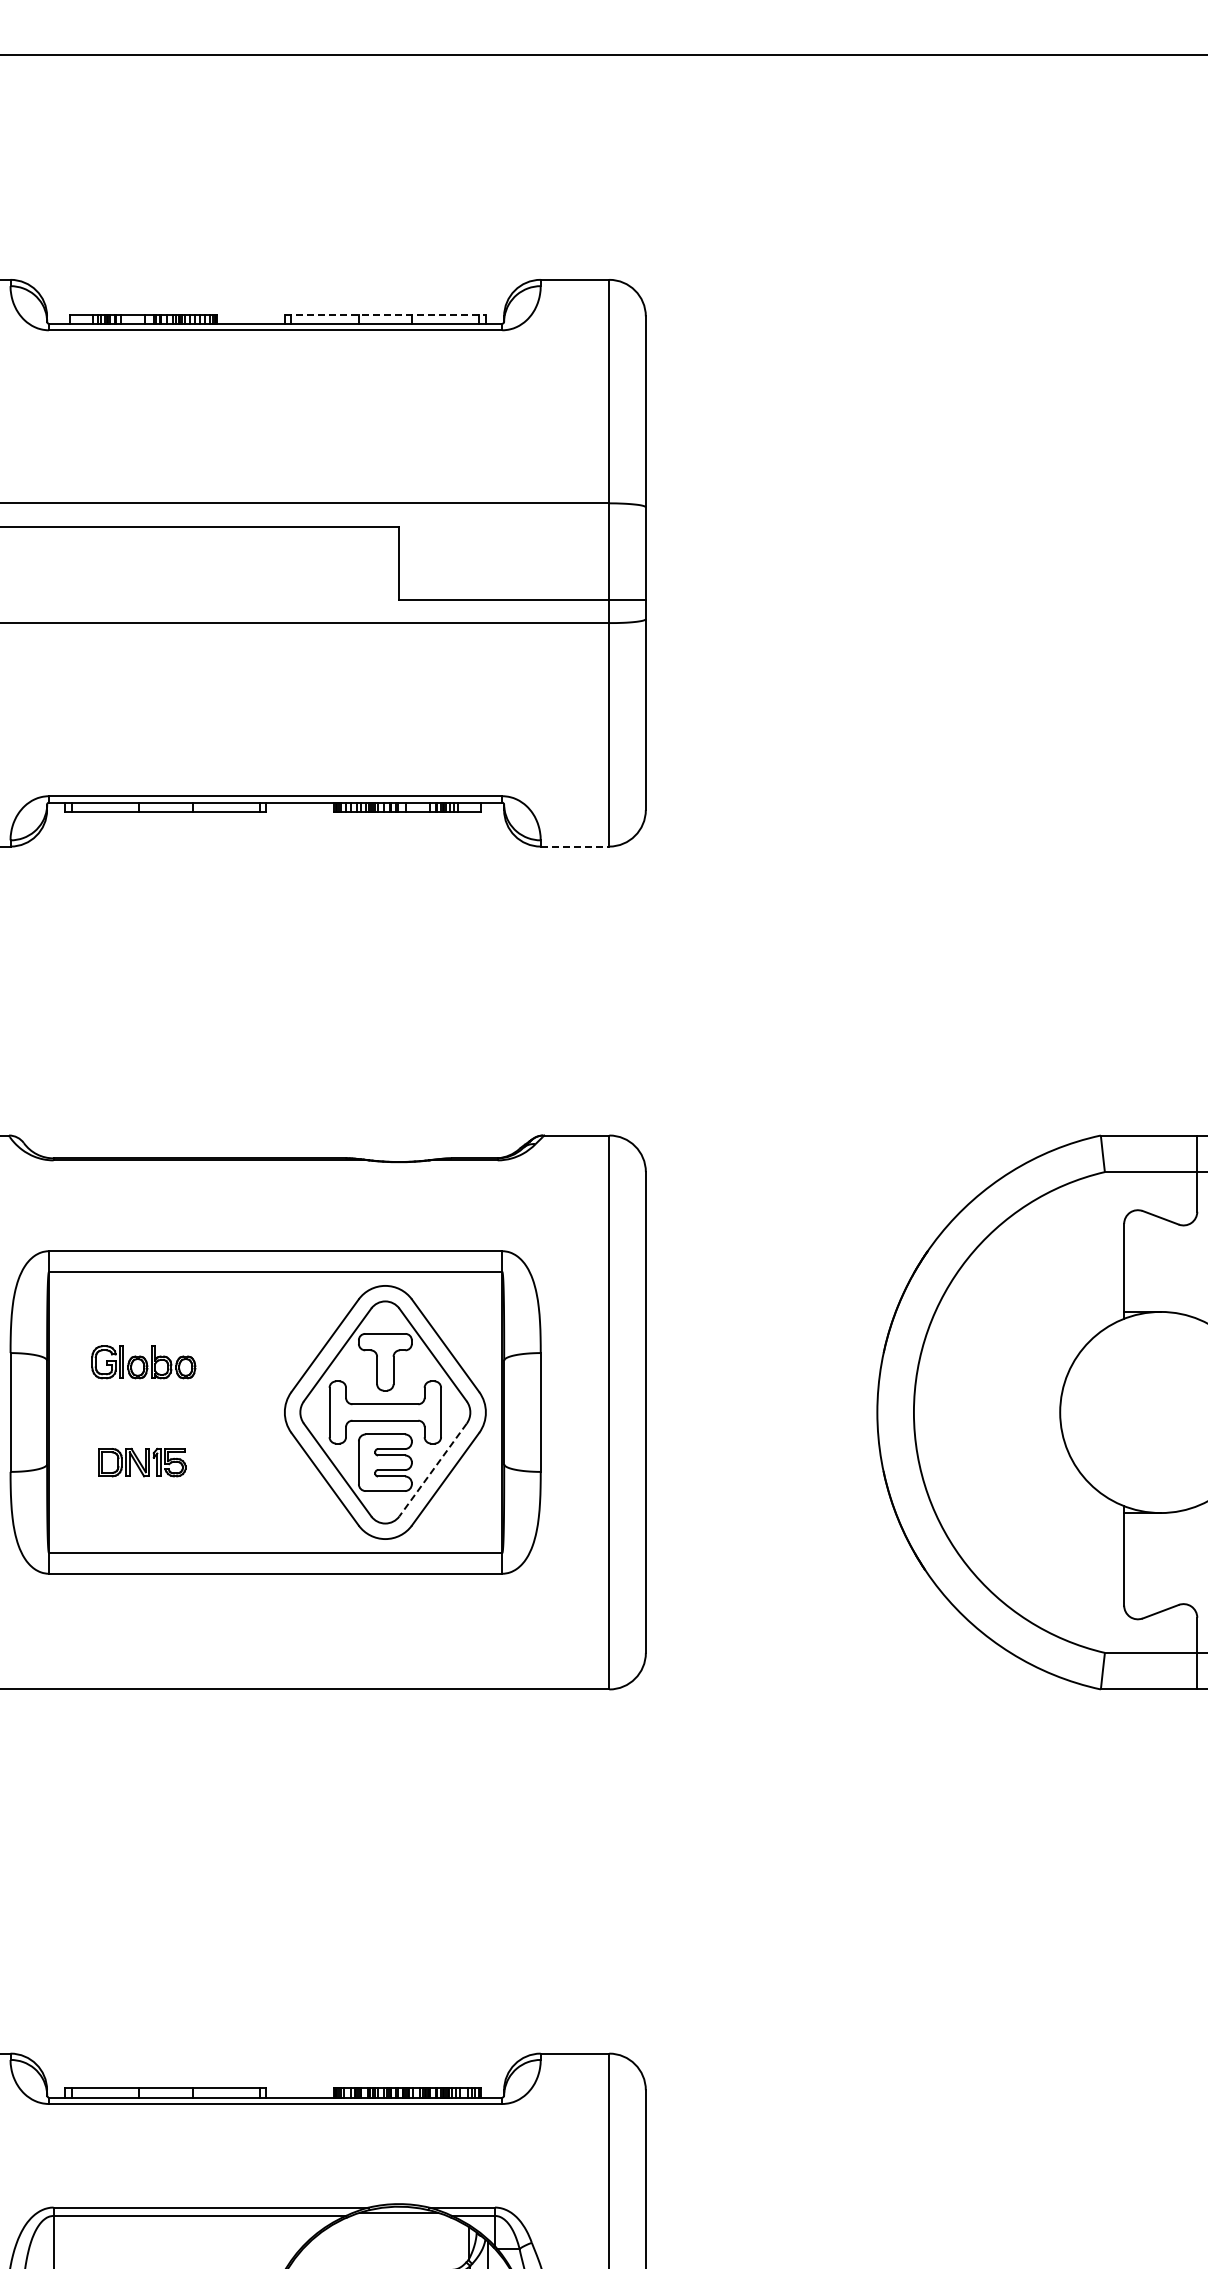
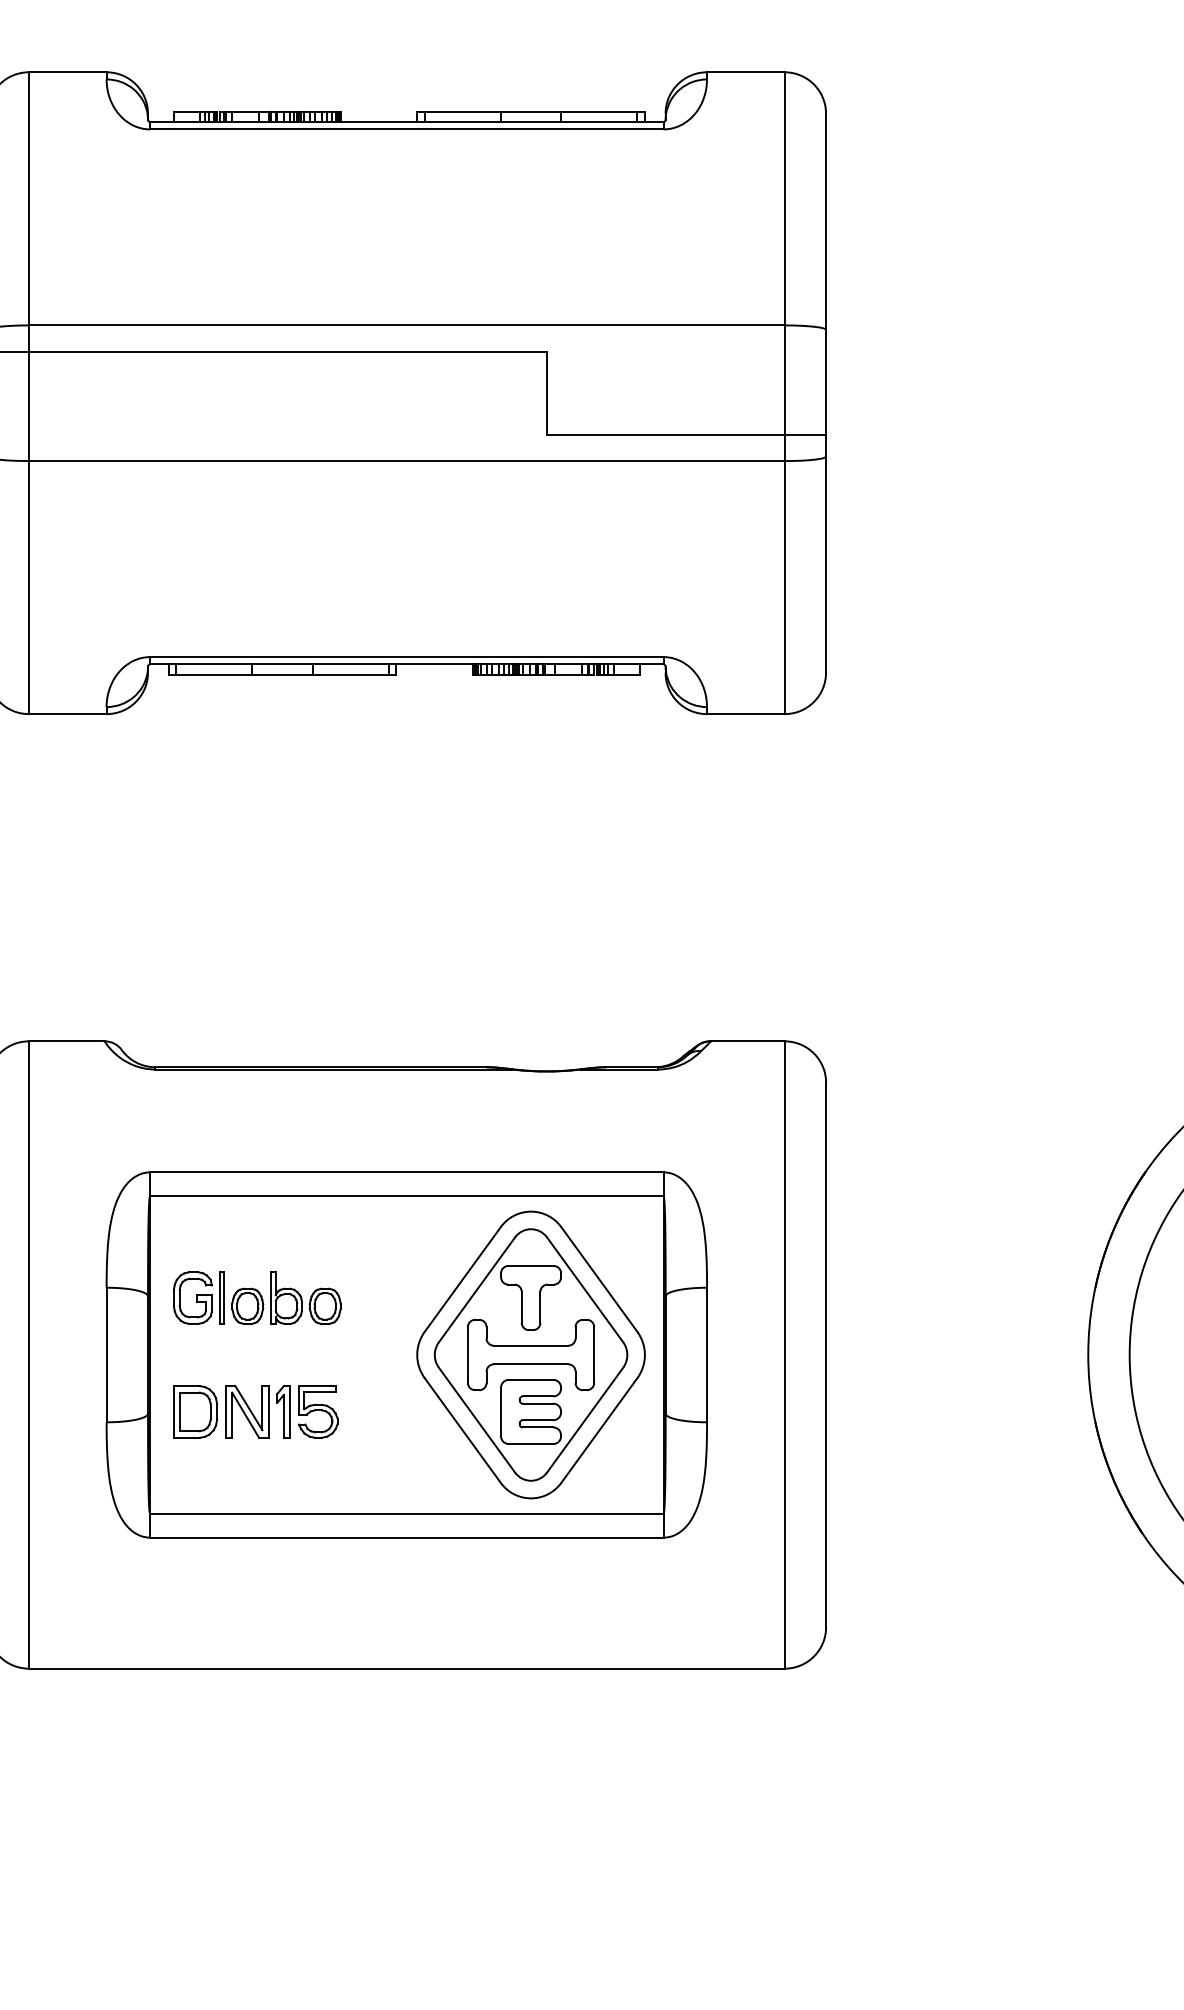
line: (385, 314) -> (531, 111), dashed -> solid
line: (575, 846) -> (746, 714), dashed -> solid
part: (143, 1362) -> (257, 1298), size x1.43
part: (142, 1462) -> (256, 1411), size x1.67
line: (432, 1470) -> (584, 1420), dashed -> solid

